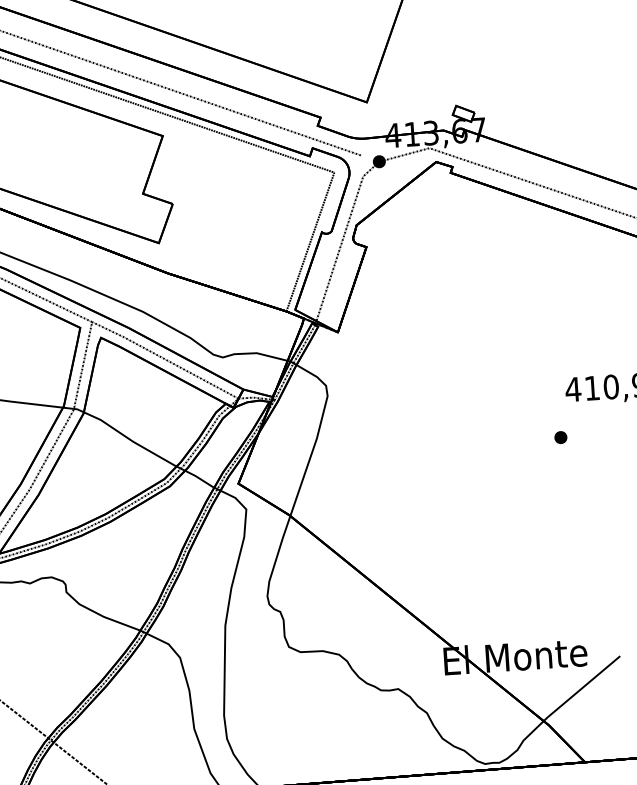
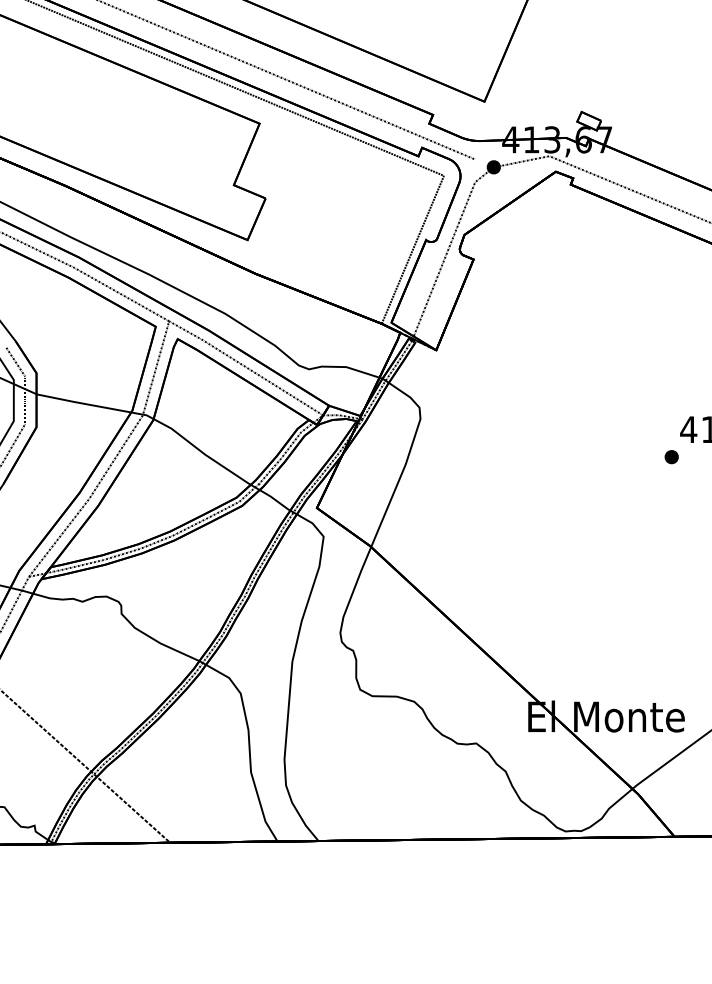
part: (560, 437) -> (671, 457), moved

